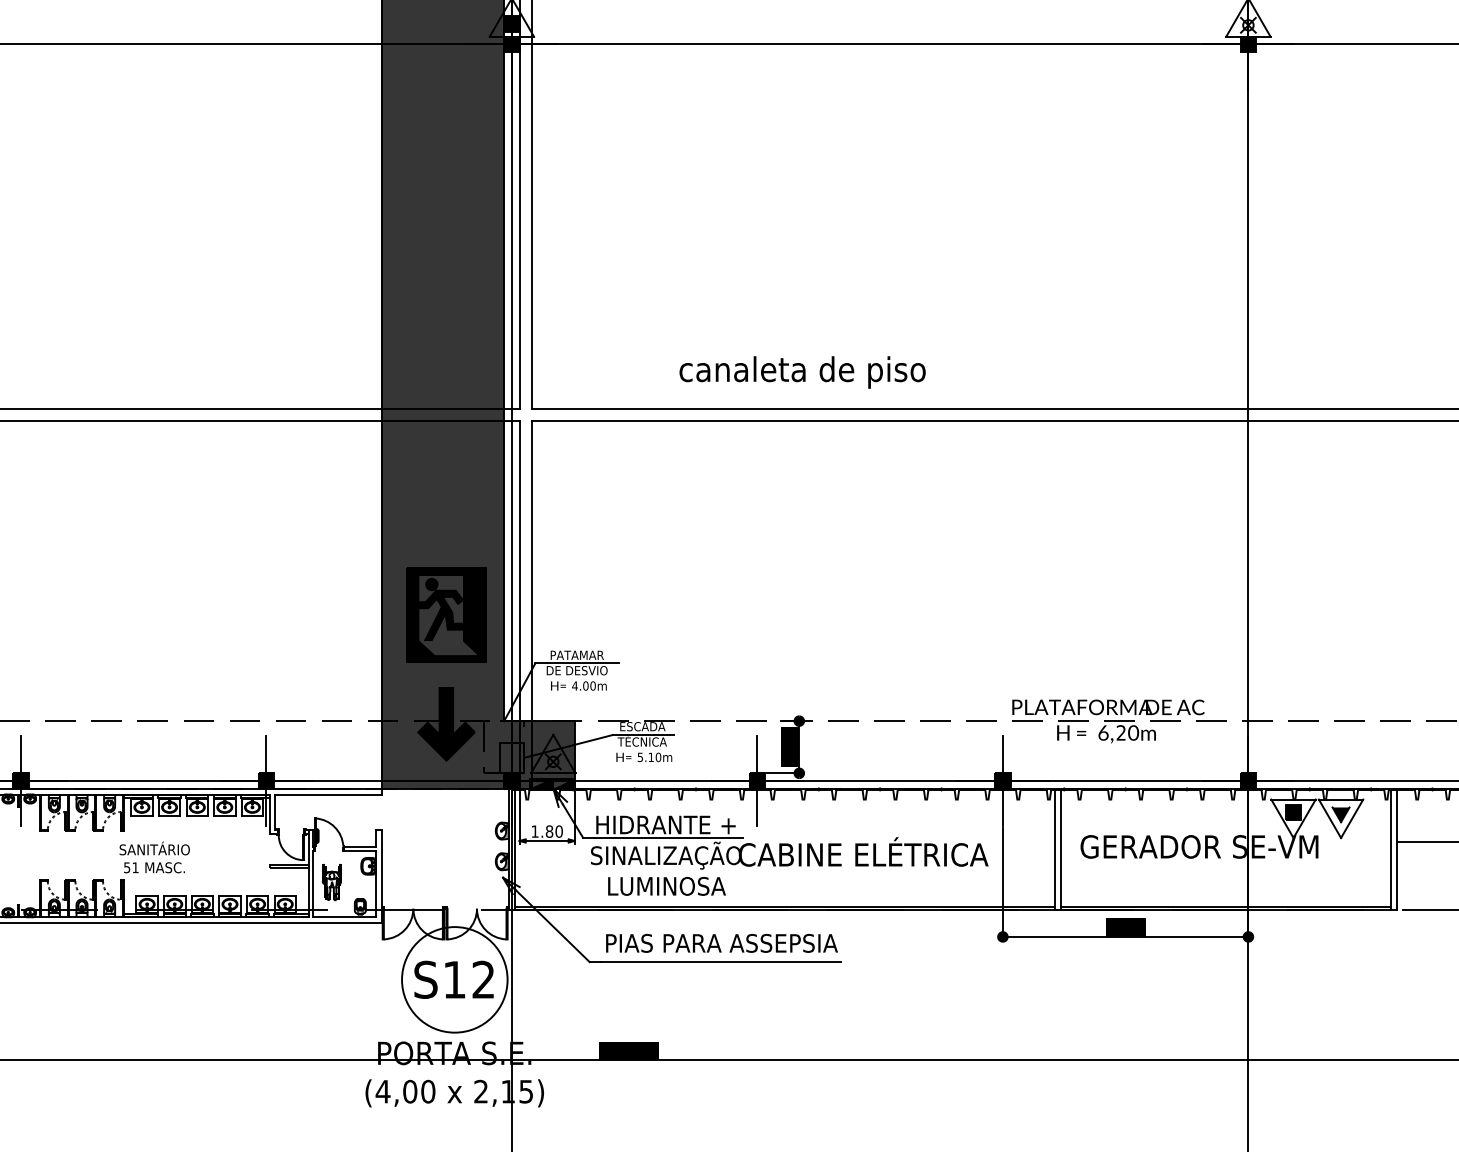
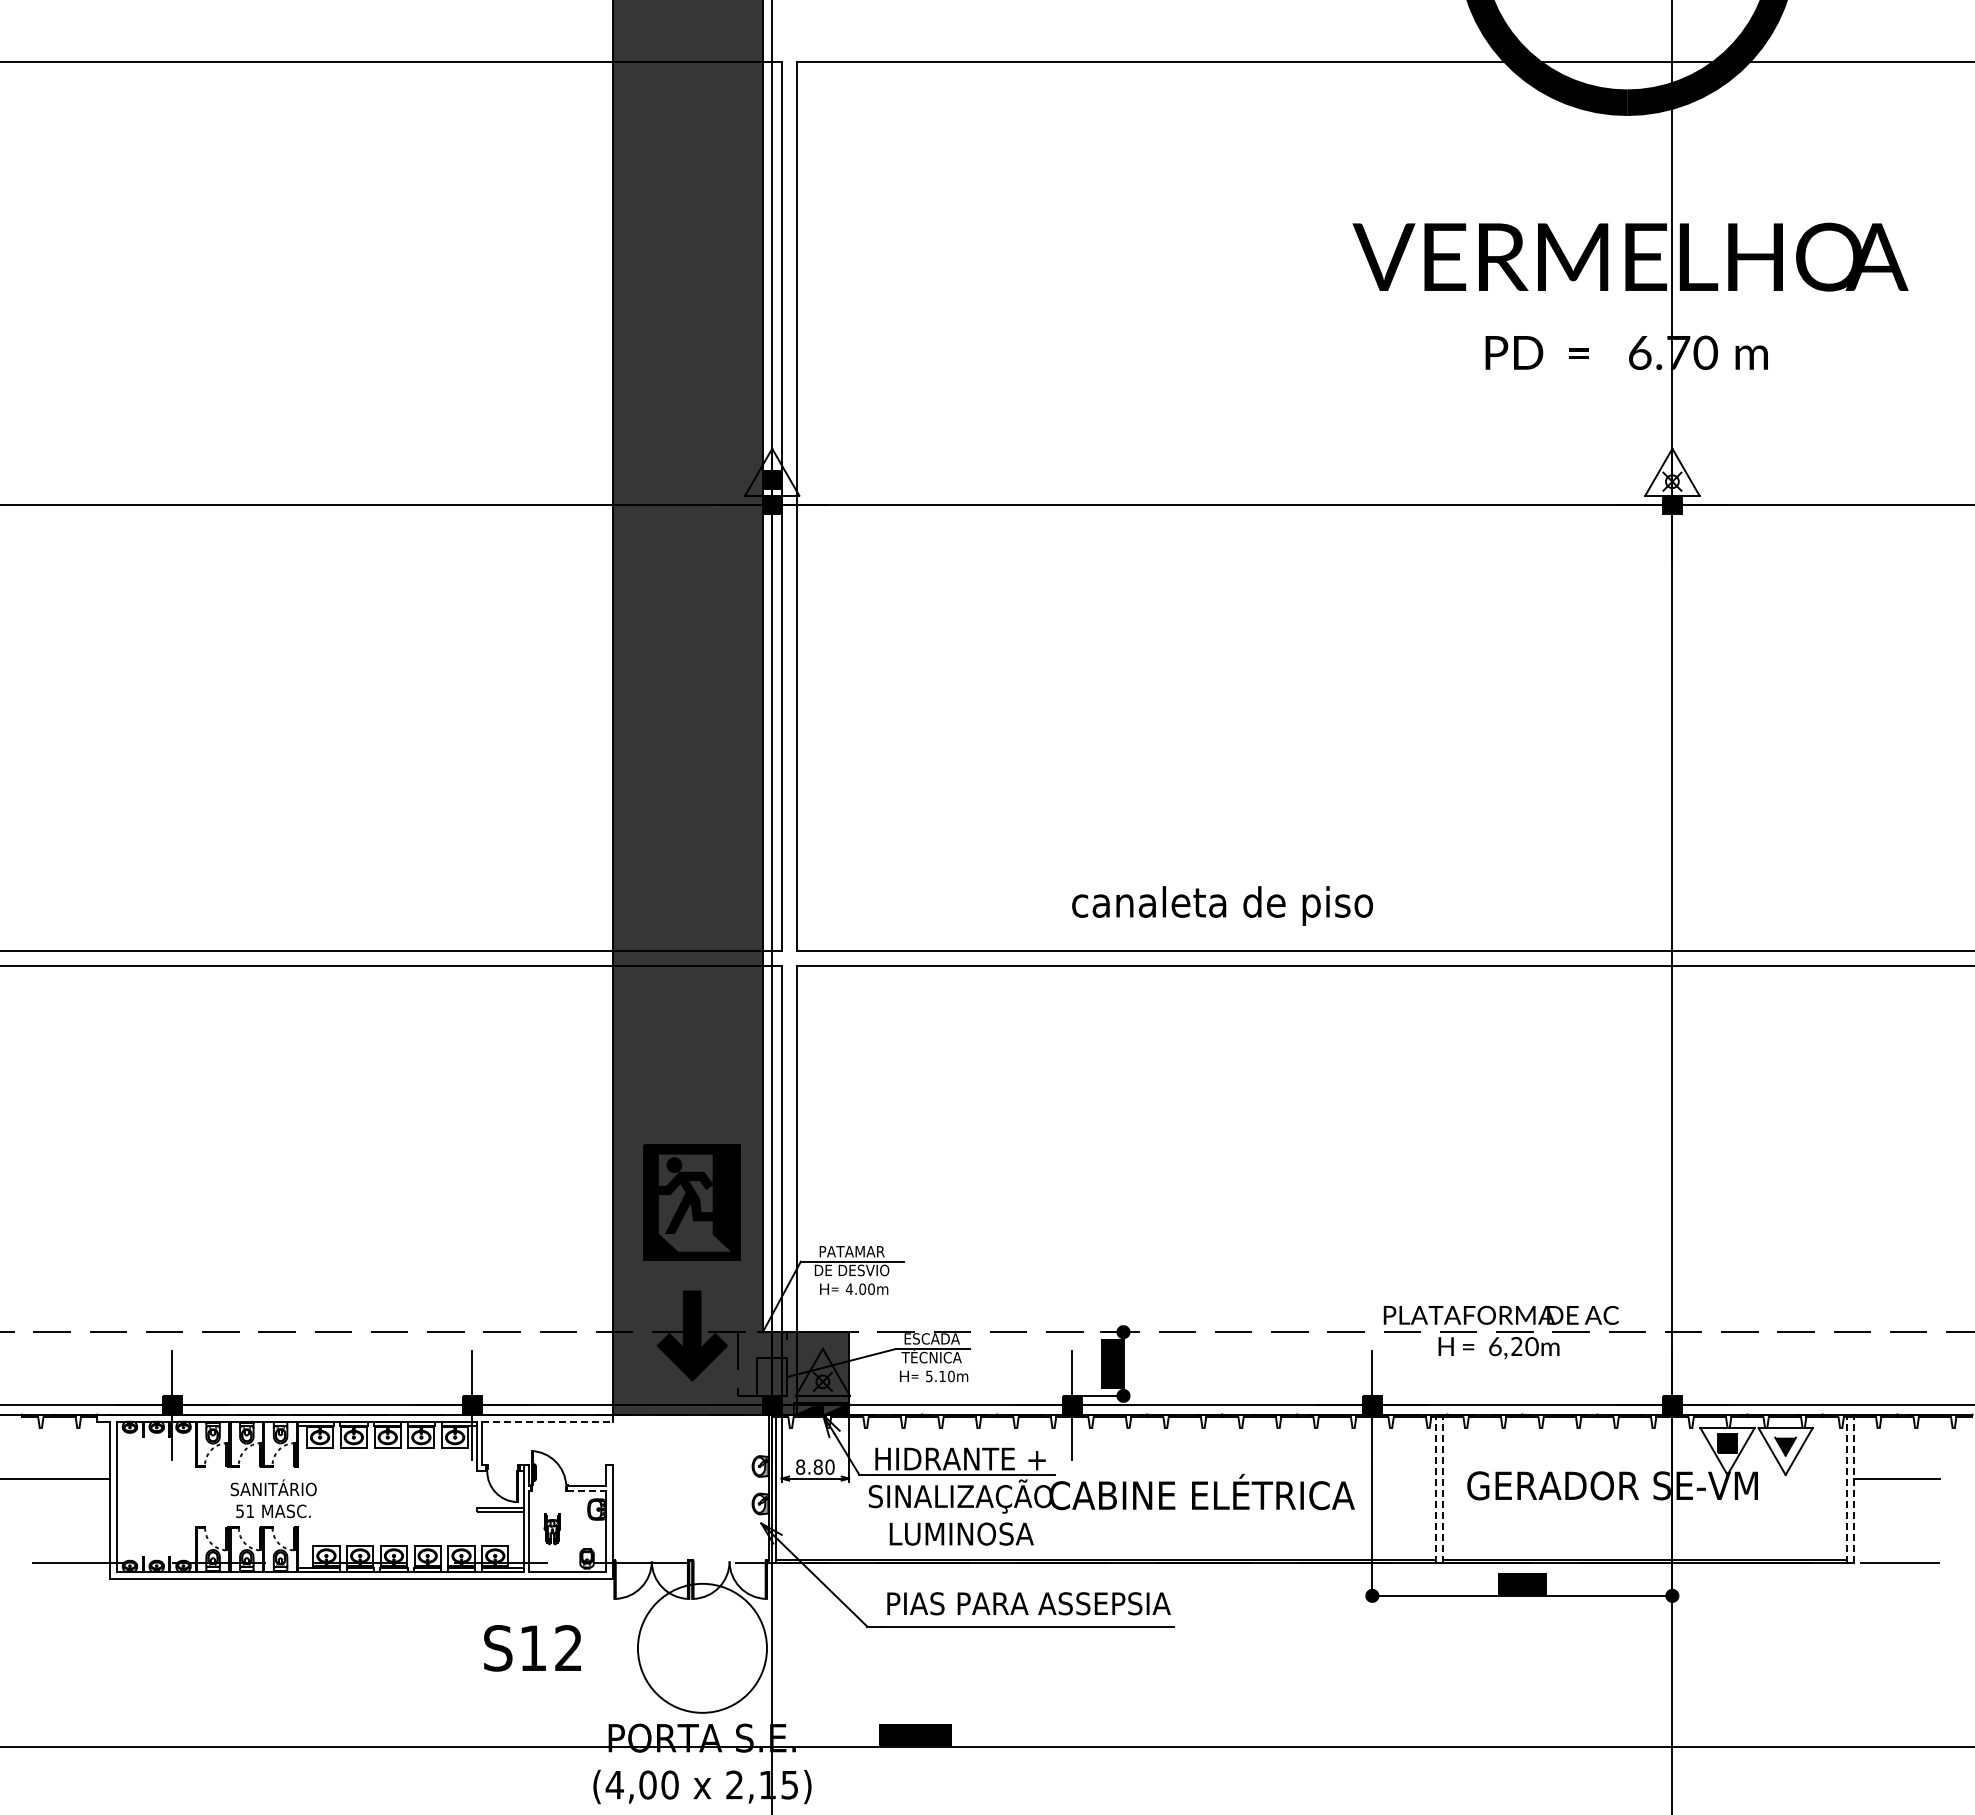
text: (802, 372) -> (1222, 905), moved
line: (328, 794) -> (548, 1421), solid -> dashed
text: (535, 831) -> (800, 1466), 1.80 -> 8.80
line: (1054, 849) -> (1435, 1489), solid -> dashed
line: (1061, 849) -> (1443, 1489), solid -> dashed
line: (1390, 849) -> (1846, 1489), solid -> dashed
line: (1397, 849) -> (1854, 1489), solid -> dashed
line: (360, 850) -> (587, 1490), solid -> dashed
text: (154, 857) -> (273, 1498), moved
part: (332, 881) -> (552, 1528), size x0.7
text: (454, 979) -> (532, 1648), moved

